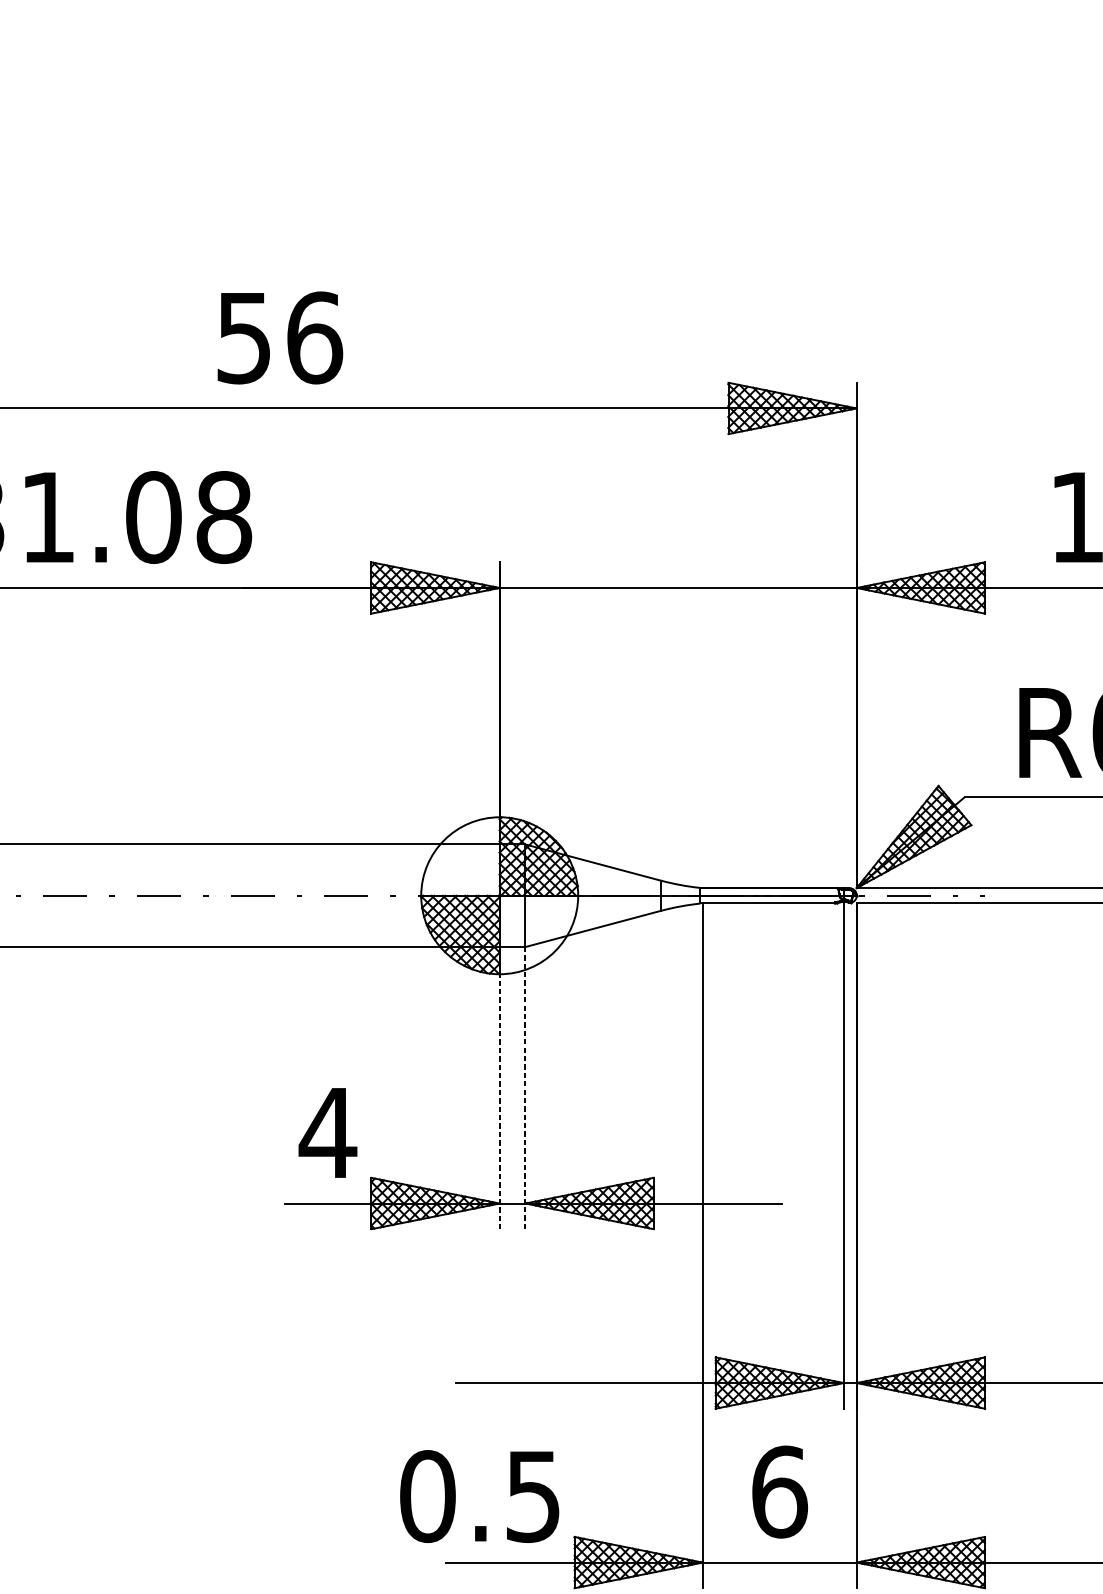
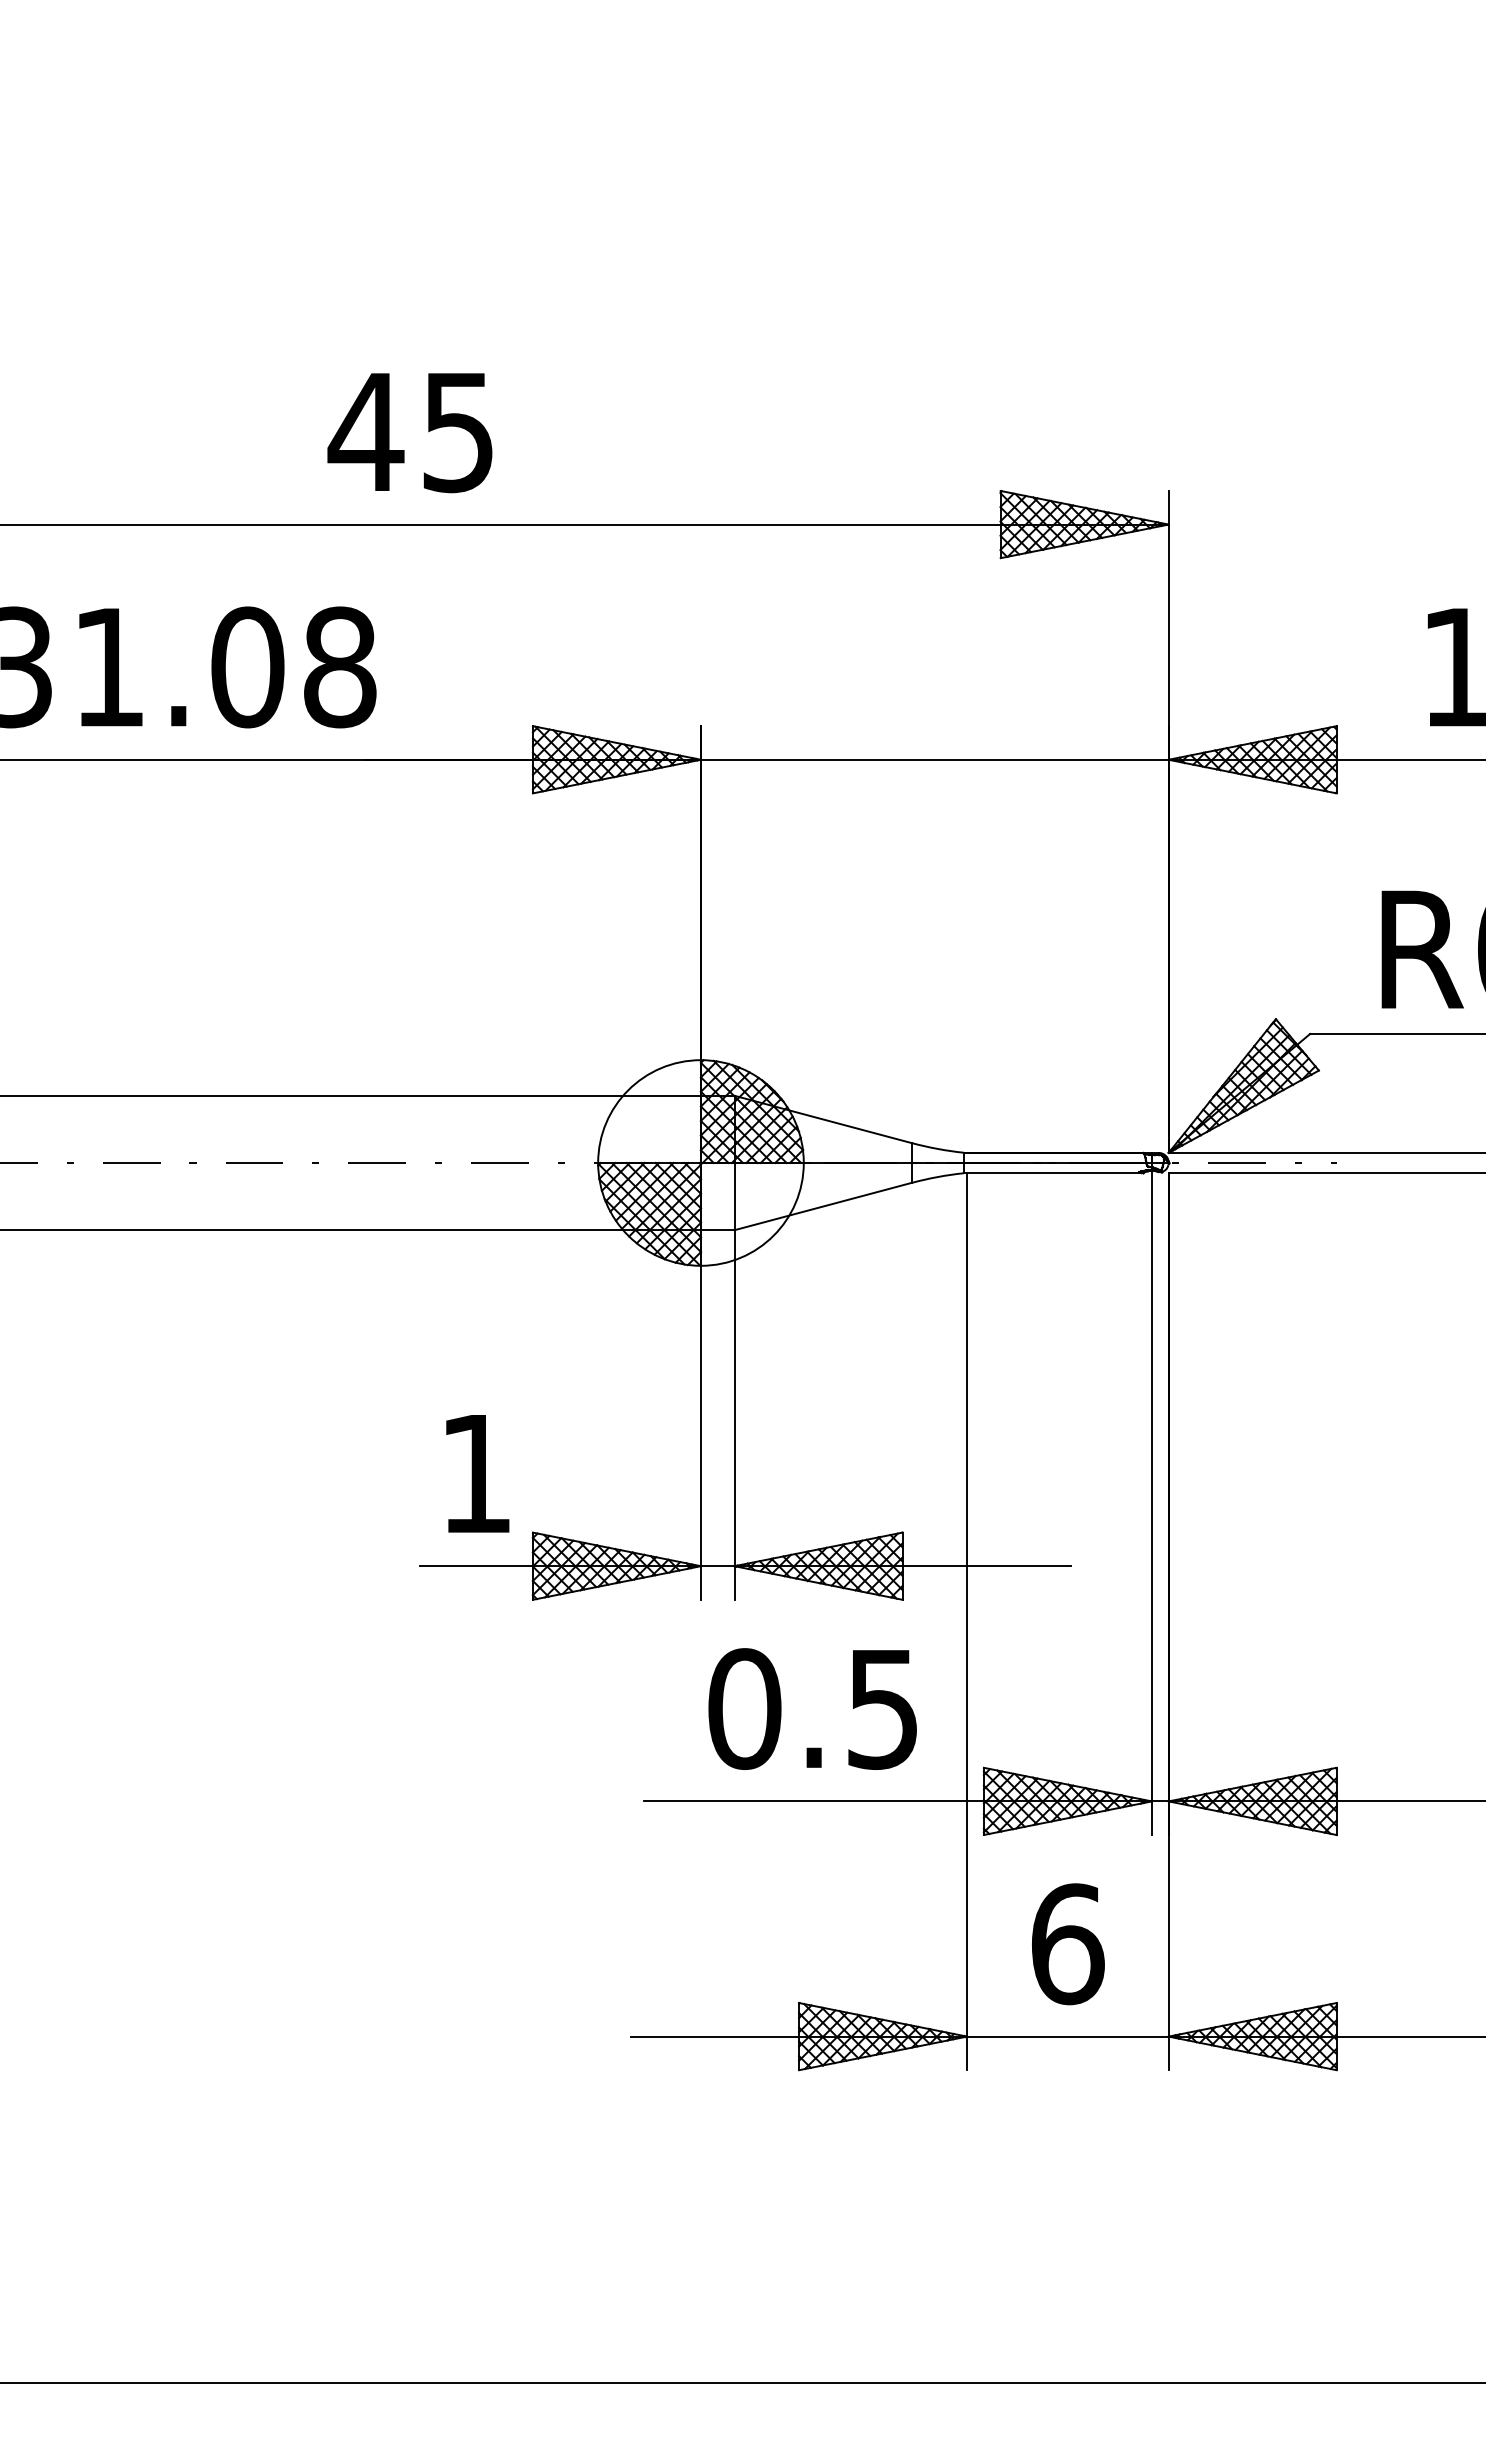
text: (278, 338) -> (411, 432), 56 -> 45
line: (499, 1088) -> (700, 1415), dashed -> solid
line: (525, 1088) -> (734, 1415), dashed -> solid
text: (327, 1132) -> (475, 1473), 4 -> 1
text: (479, 1496) -> (812, 1708), moved

